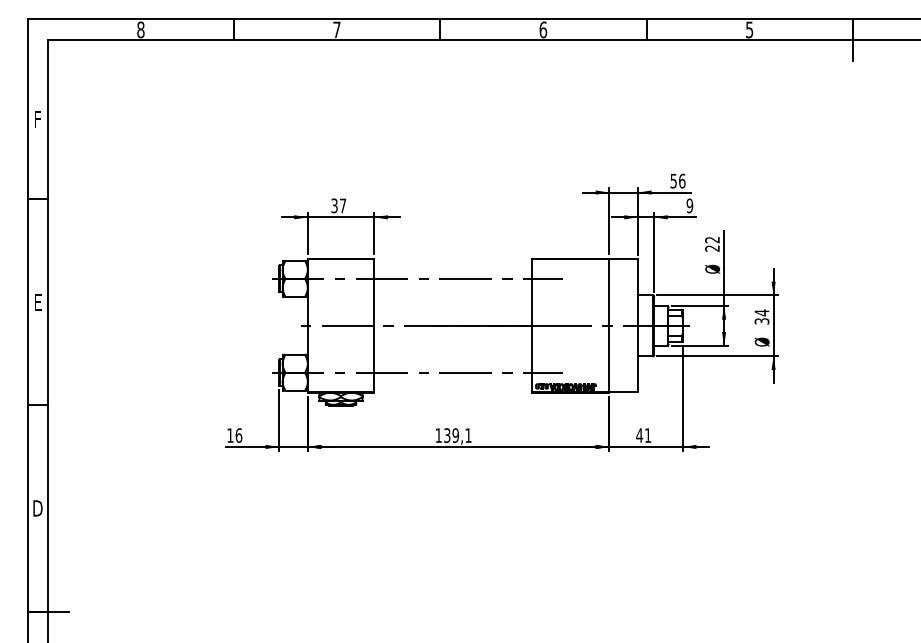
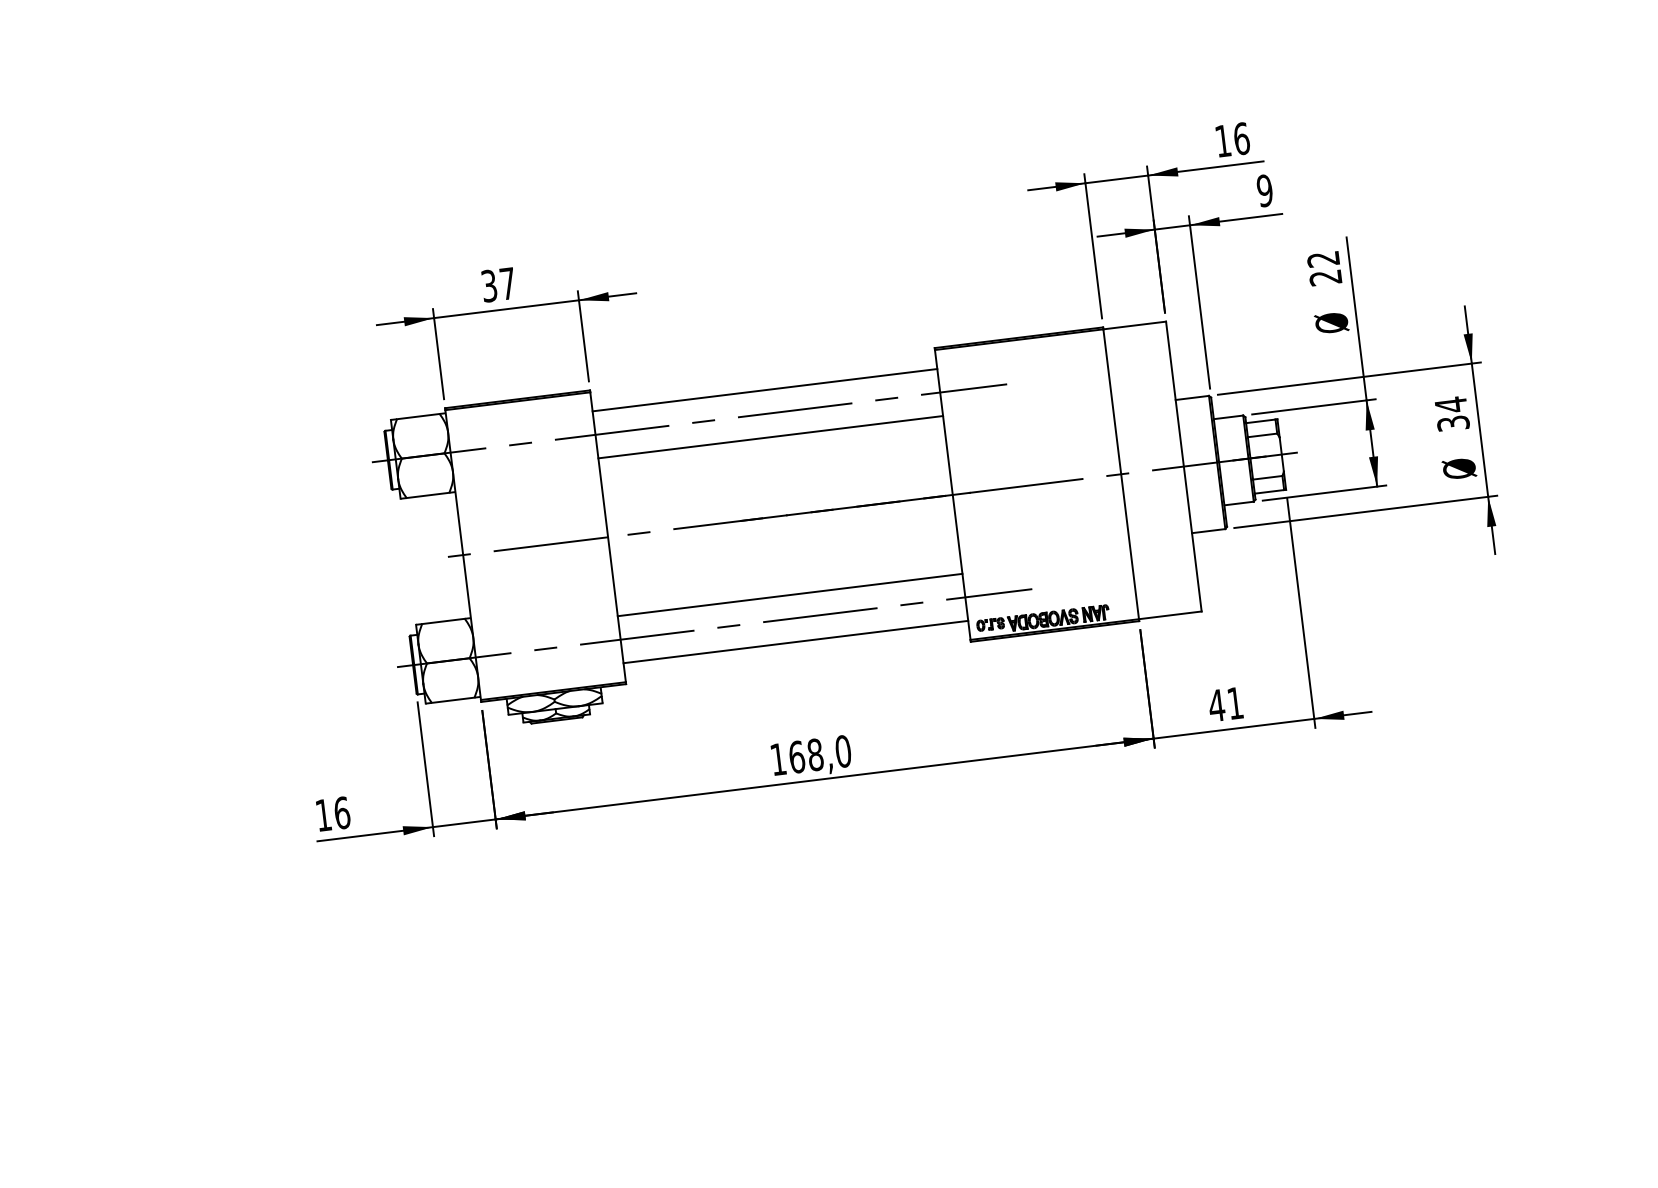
text: (673, 181) -> (1222, 141), 56 -> 16
line: (453, 268) -> (765, 390), added
line: (453, 289) -> (771, 436), added
line: (453, 362) -> (790, 595), added
line: (453, 383) -> (796, 641), added
text: (457, 435) -> (819, 754), 139,1 -> 168,0

